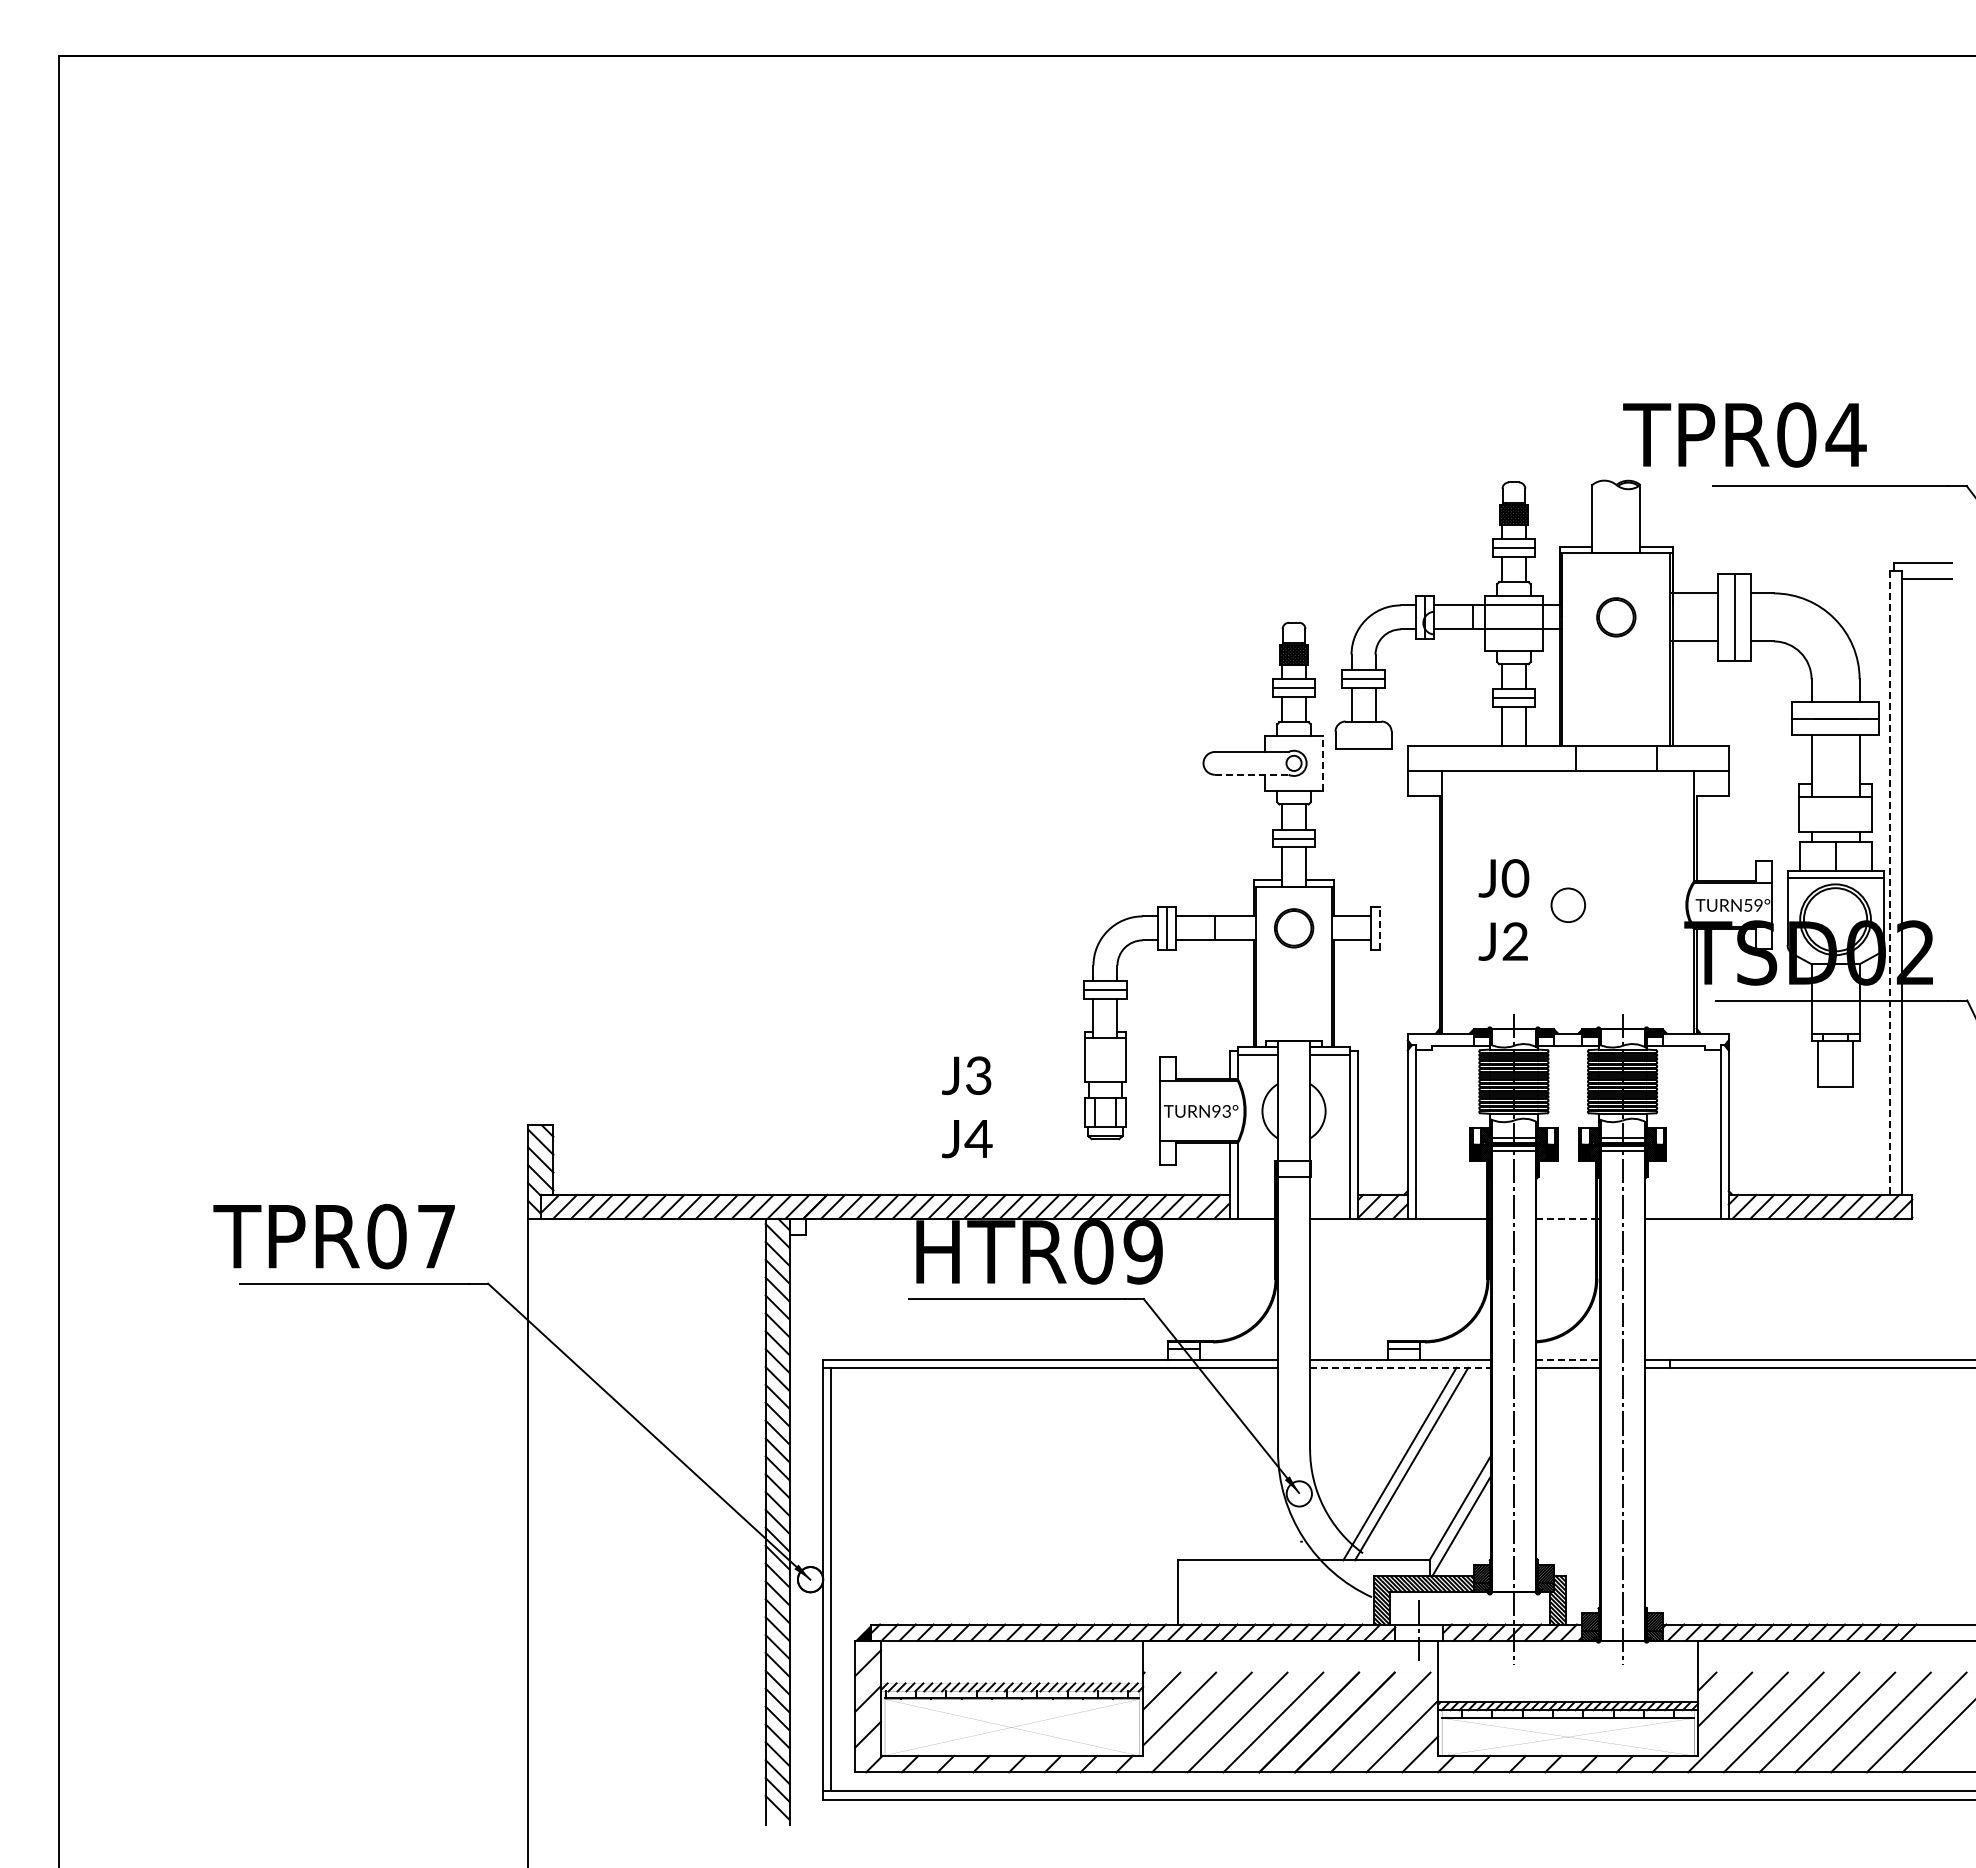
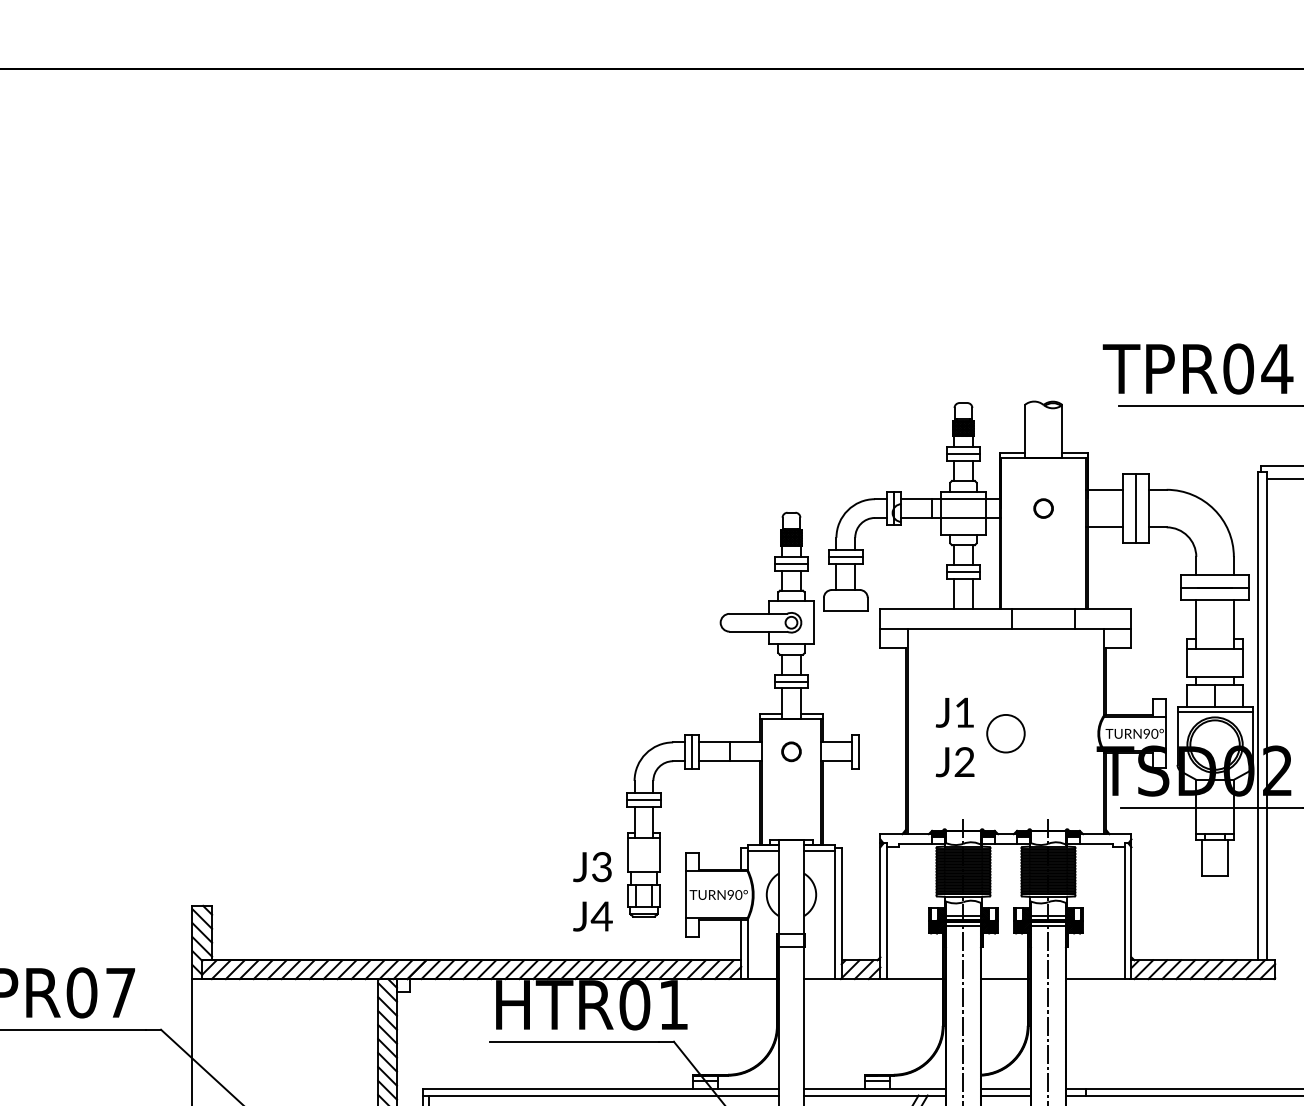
text: (1744, 434) -> (1197, 368), moved
circle: (1616, 617) -> (1043, 508), size x0.62
line: (1323, 763) -> (814, 622), dashed -> solid
line: (1251, 774) -> (758, 631), dashed -> solid
text: (1515, 878) -> (964, 712), J0 -> J1
line: (1889, 882) -> (1257, 715), dashed -> solid
circle: (1568, 905) -> (1006, 733), size x1.43
text: (1753, 905) -> (1150, 733), TURN59° -> TURN90°
line: (1379, 927) -> (858, 751), dashed -> solid
circle: (1293, 928) -> (791, 751), size x0.62
text: (967, 1107) -> (593, 891), moved
text: (1226, 1111) -> (738, 895), TURN93° -> TURN90°
line: (1566, 1218) -> (1004, 978), dashed -> solid
text: (1142, 1252) -> (672, 1005), HTR09 -> HTR01
line: (1568, 1359) -> (1006, 1089), dashed -> solid
line: (1400, 1367) -> (874, 1095), dashed -> solid

